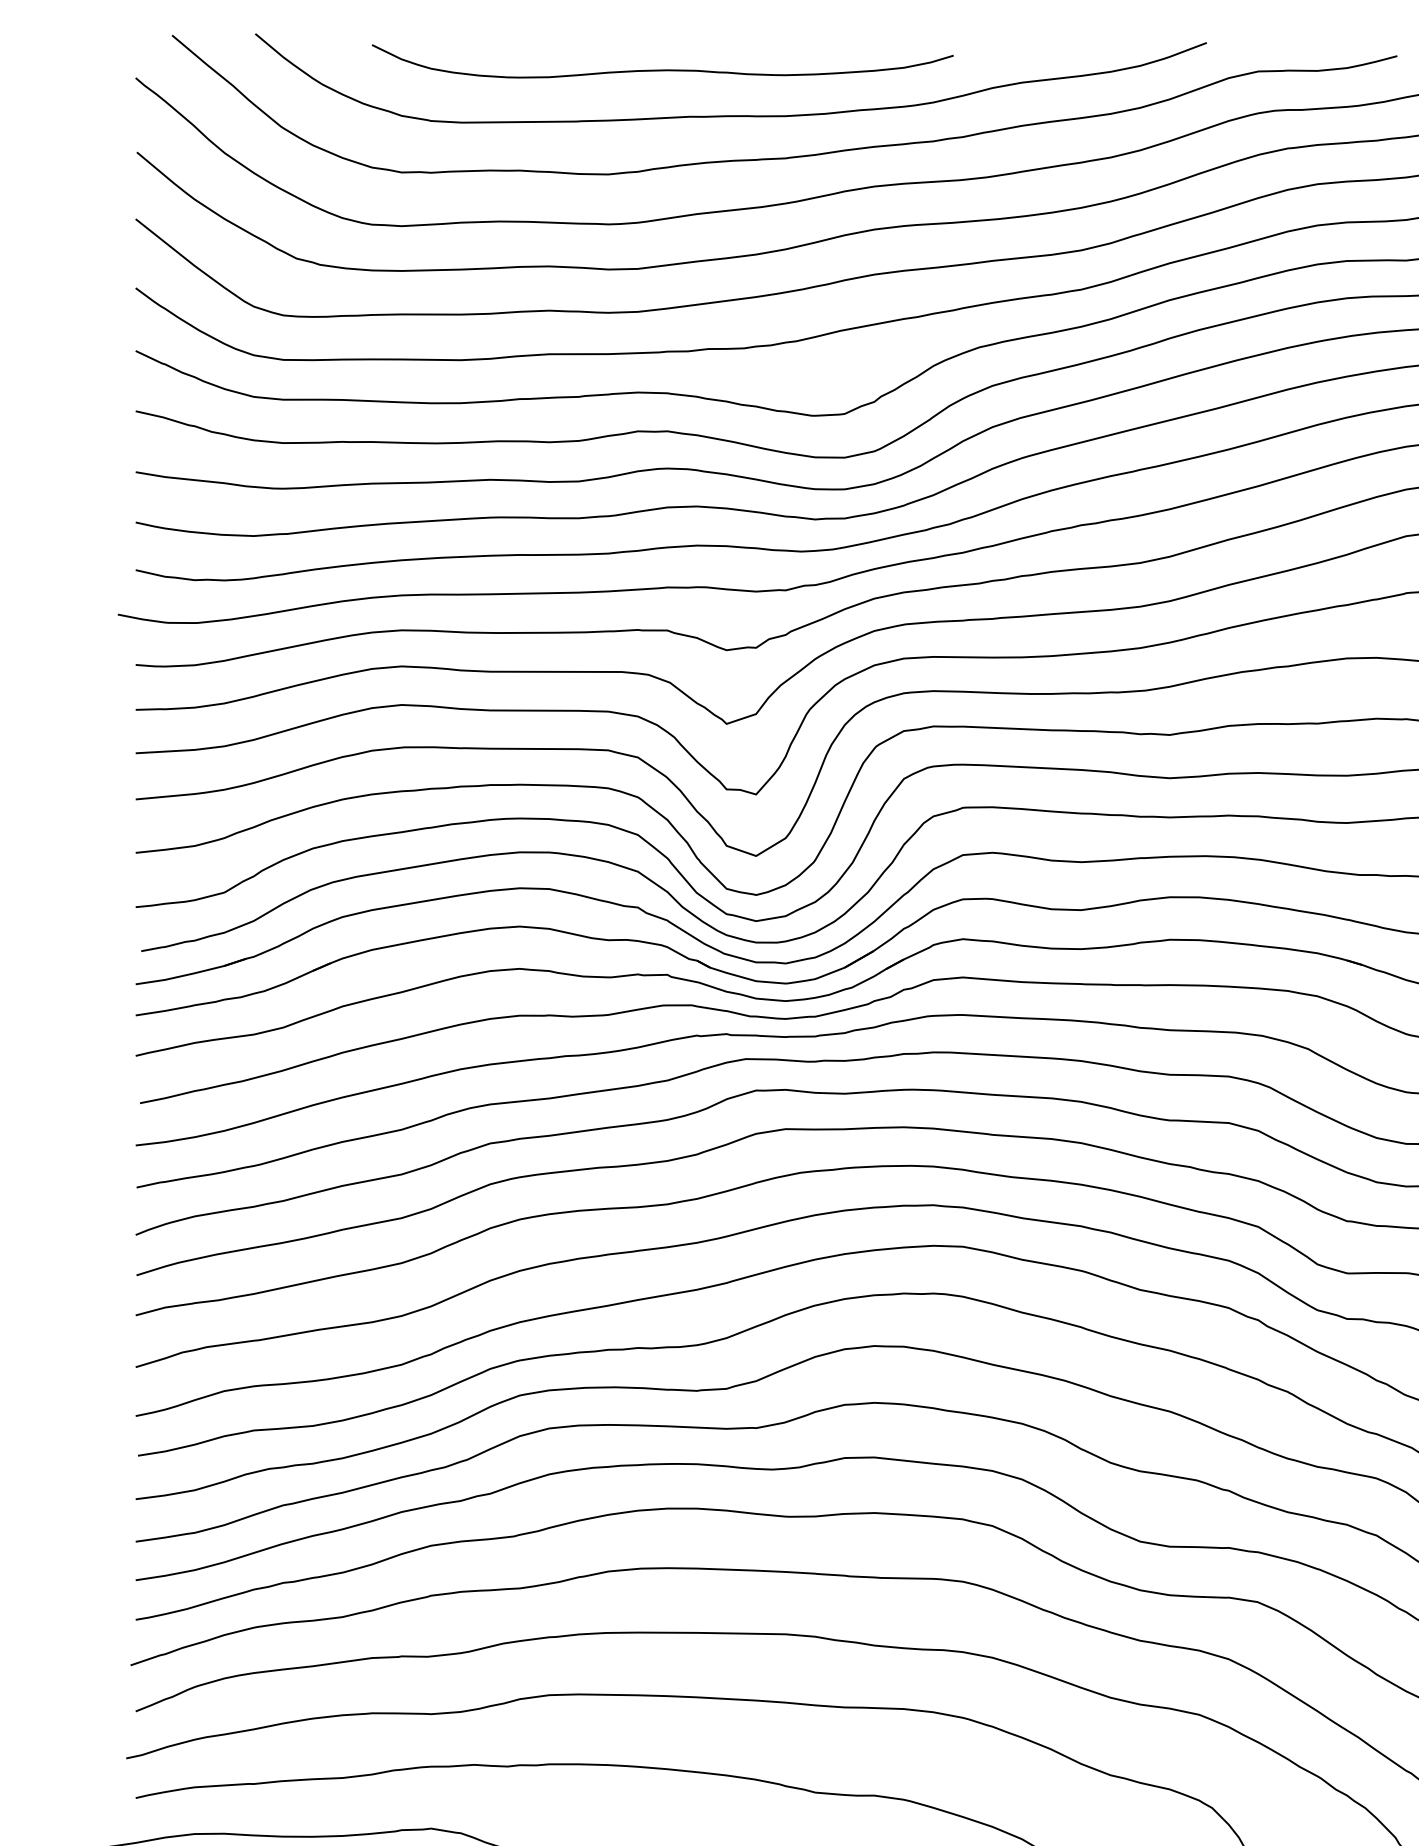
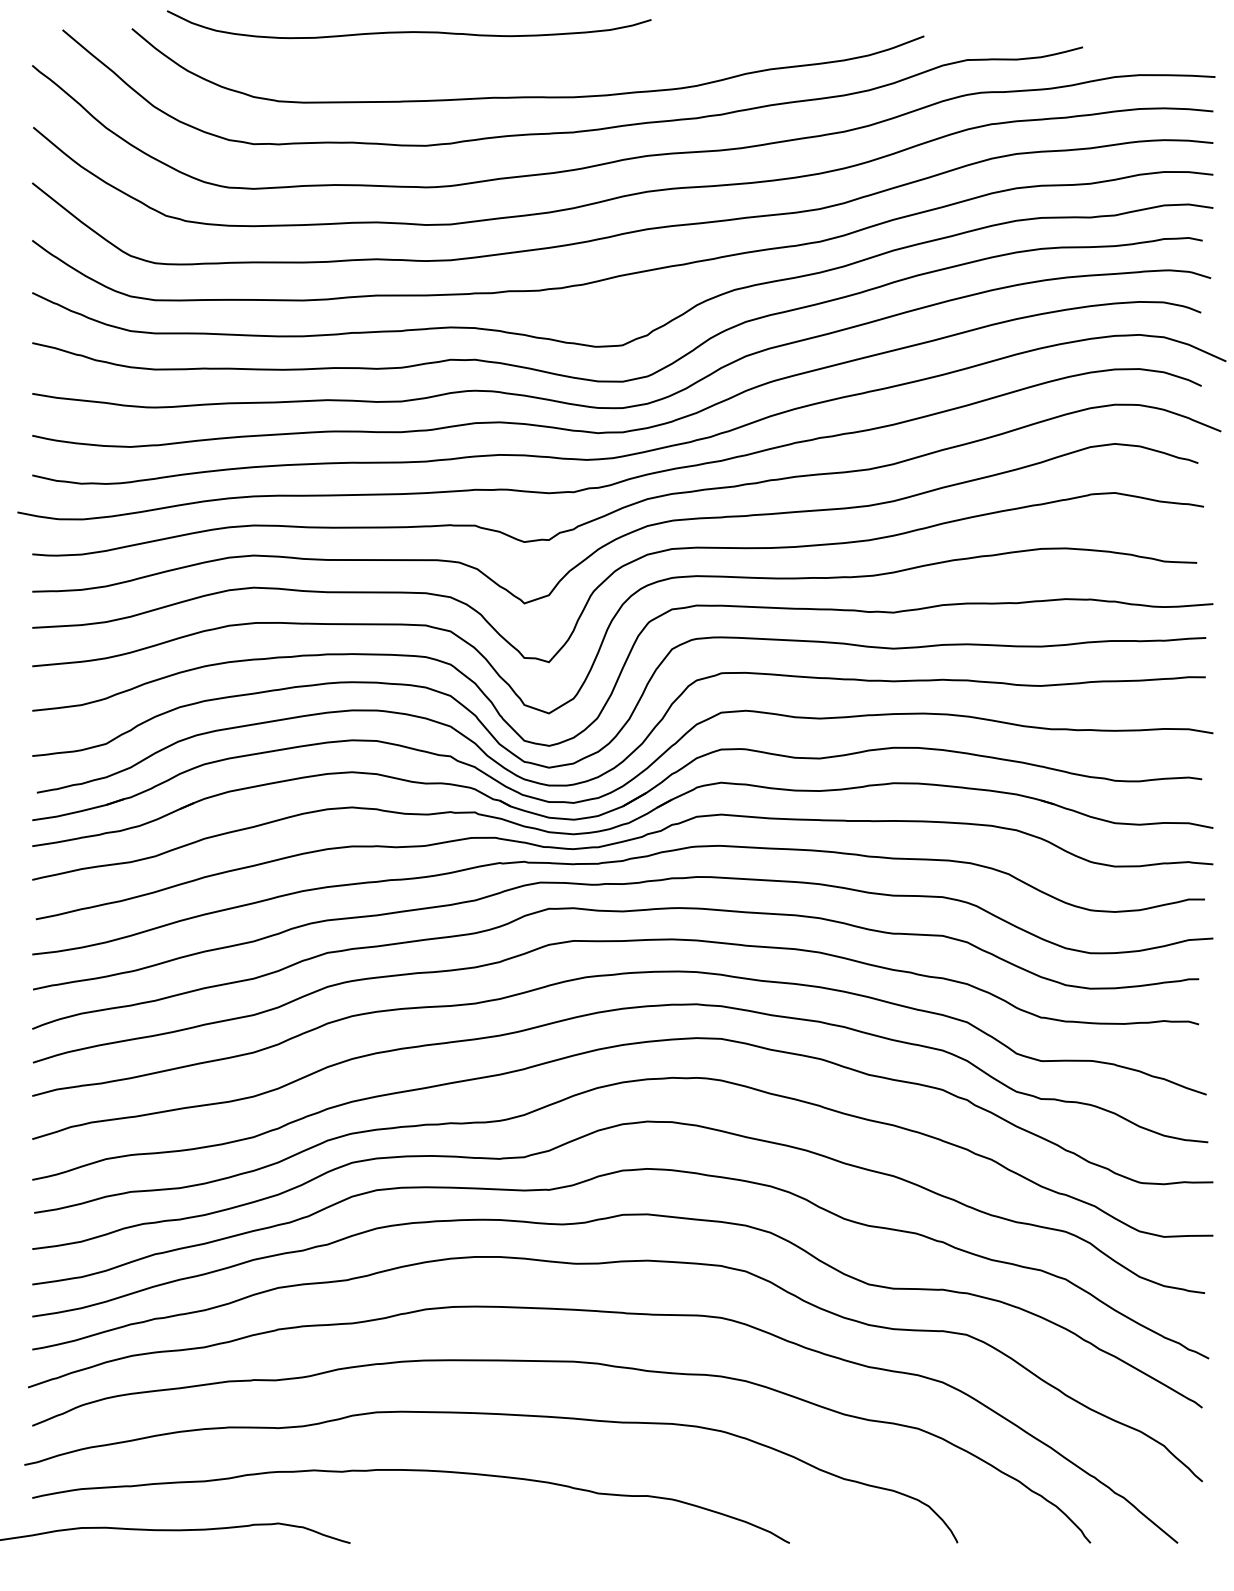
curve: (663, 69) -> (409, 31), moved

